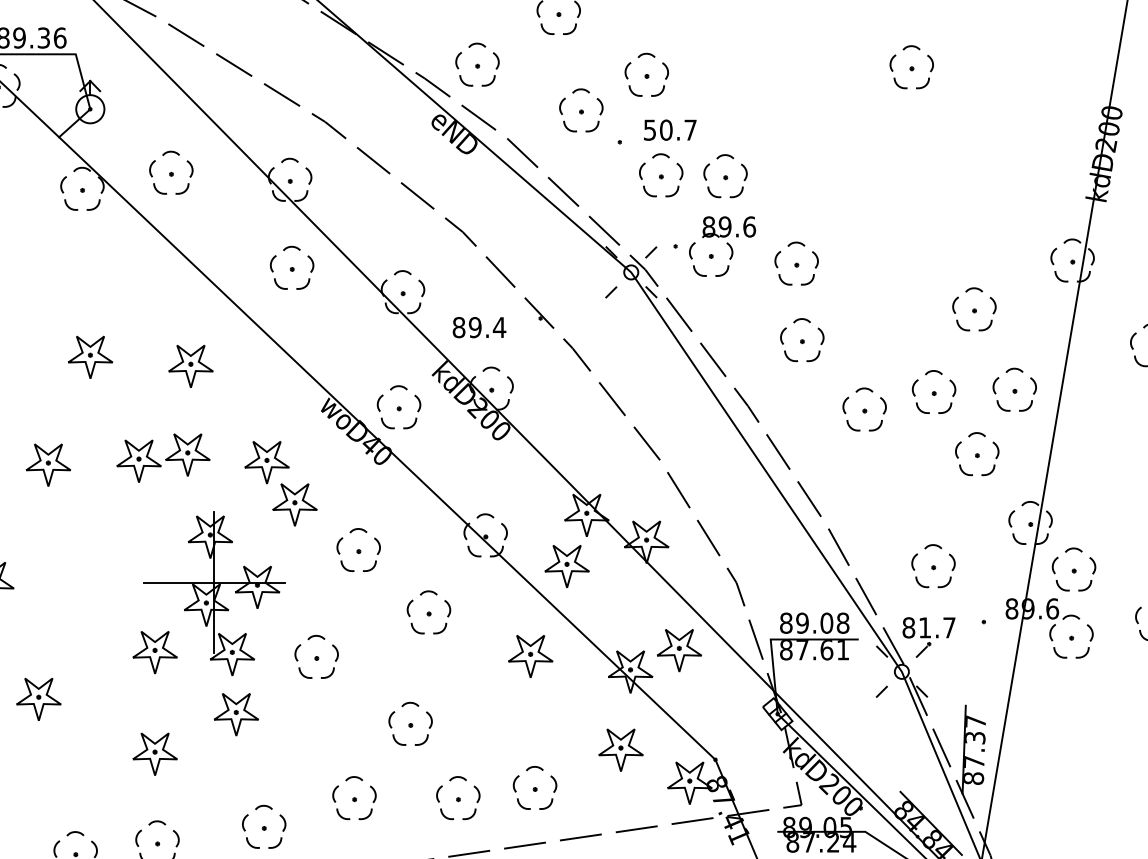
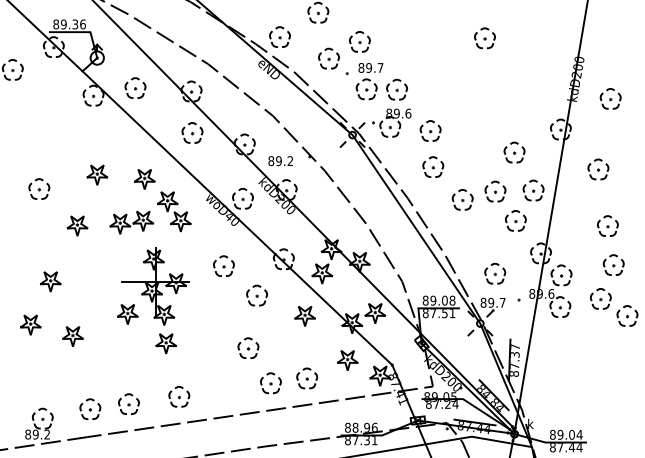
text: (656, 129) -> (364, 67), 50.7^J -> 89.7^J
text: (499, 326) -> (290, 160), 89.4^J -> 89.2^J
part: (279, 483) -> (173, 211), moved
text: (925, 627) -> (491, 302), 81.7^J -> 89.7^J
text: (826, 650) -> (444, 313), 87.61 -> 87.51
part: (317, 656) -> (204, 316), removed
part: (154, 754) -> (127, 362), removed
part: (353, 798) -> (221, 383), removed

